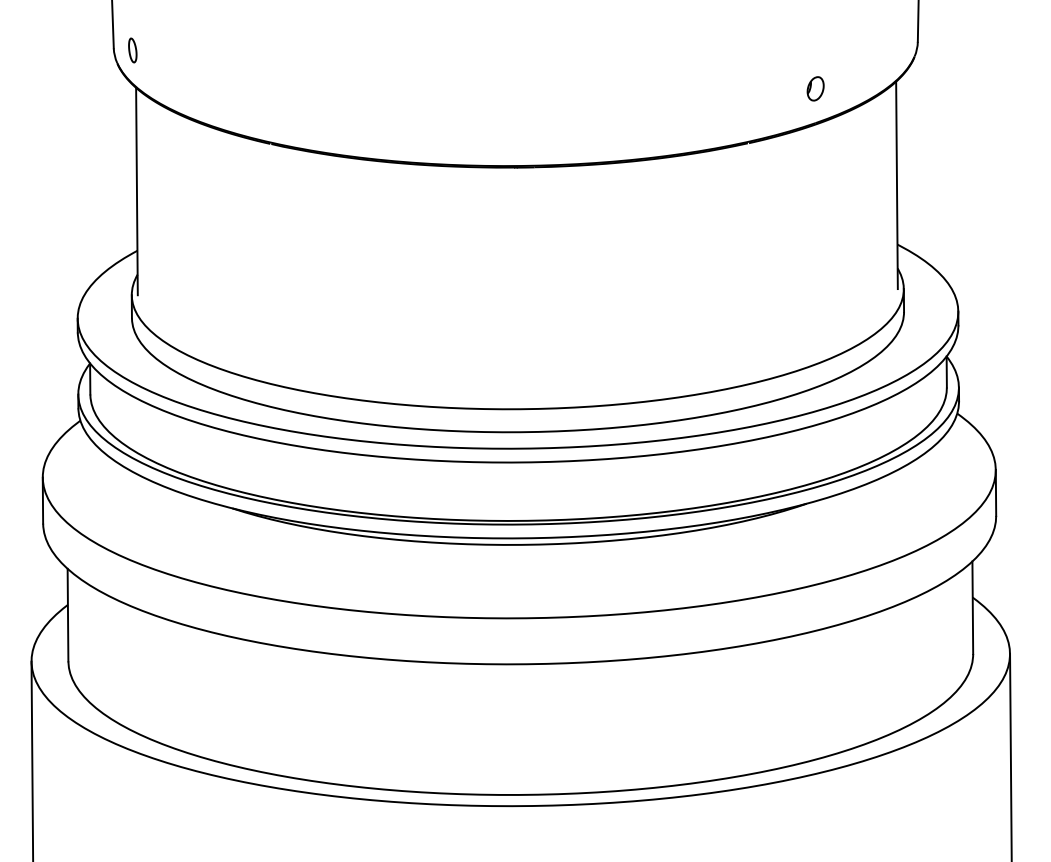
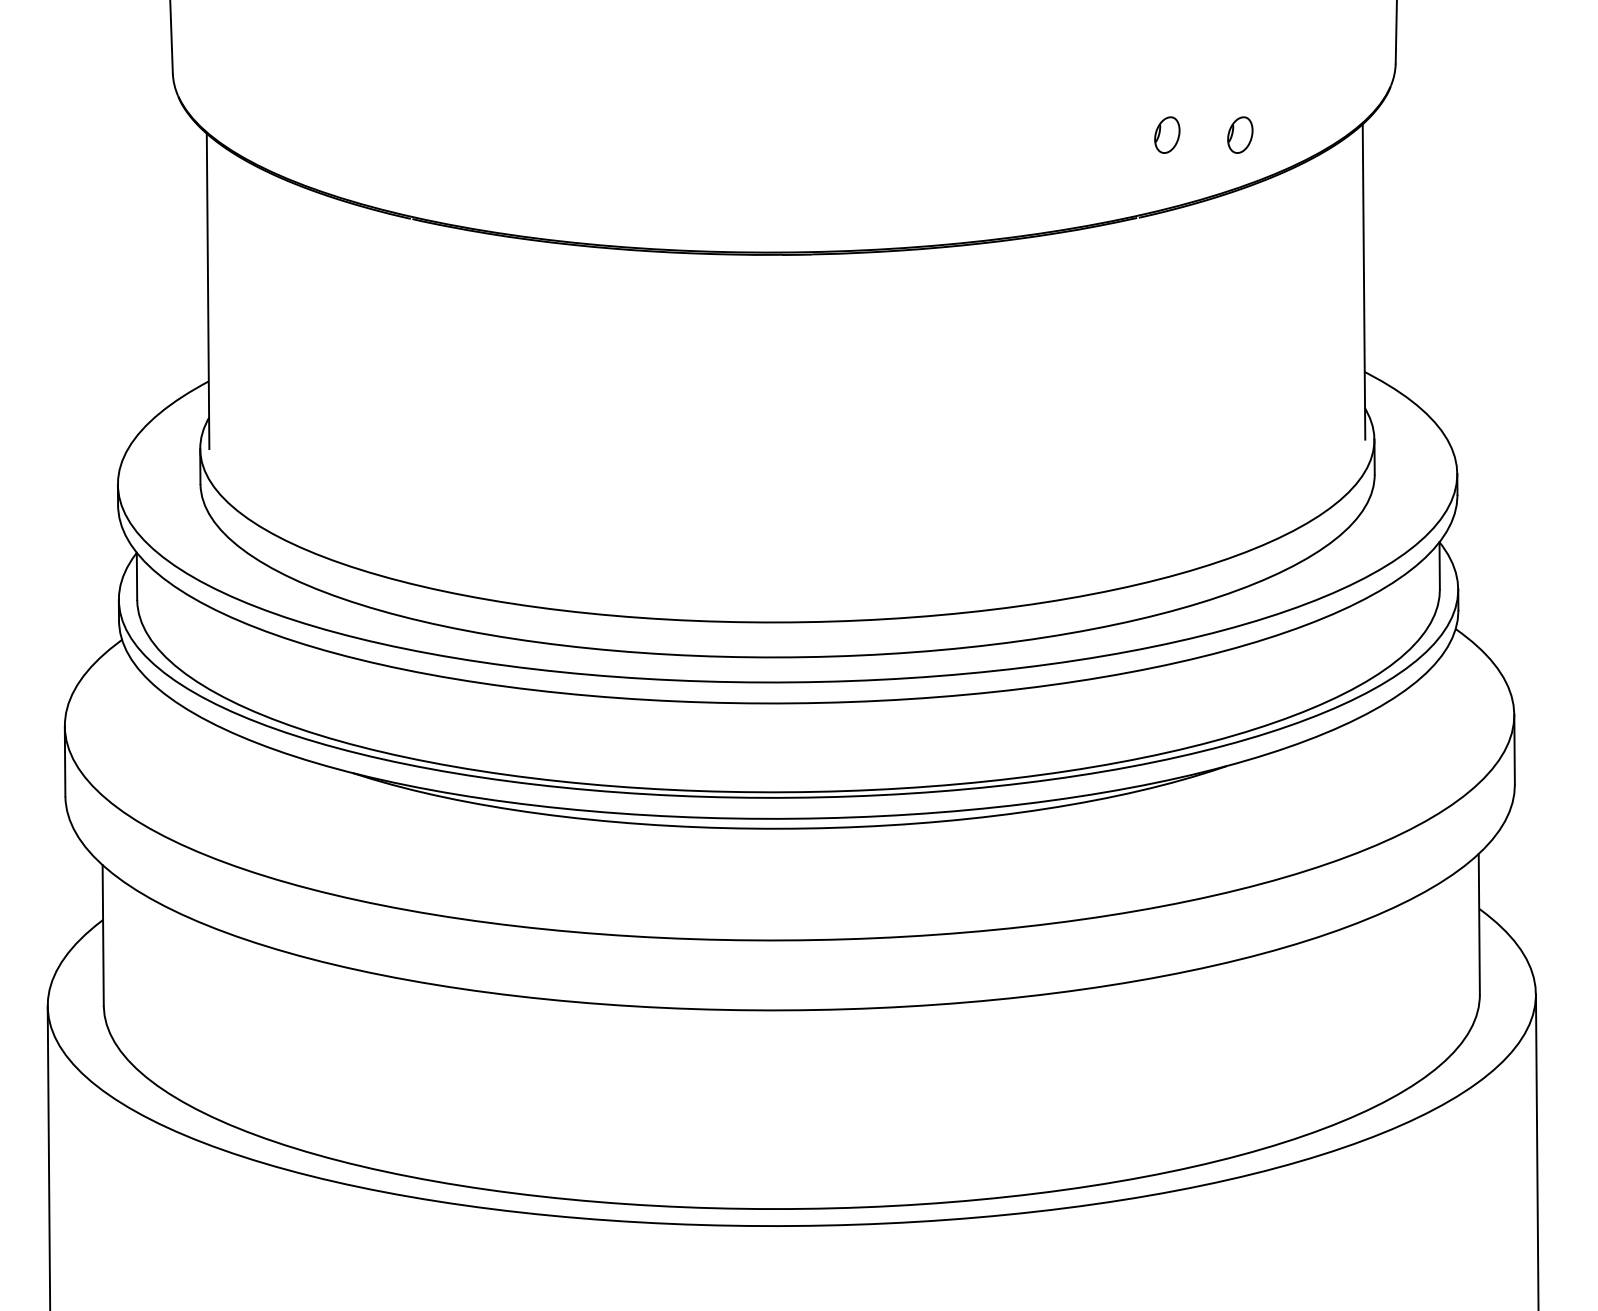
part: (132, 50) -> (201, 76), removed
part: (767, 88) -> (1167, 134), added

